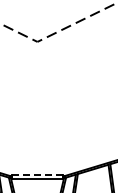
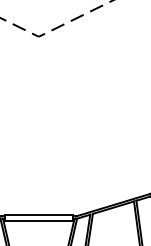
line: (37, 174) -> (38, 214), dashed -> solid

